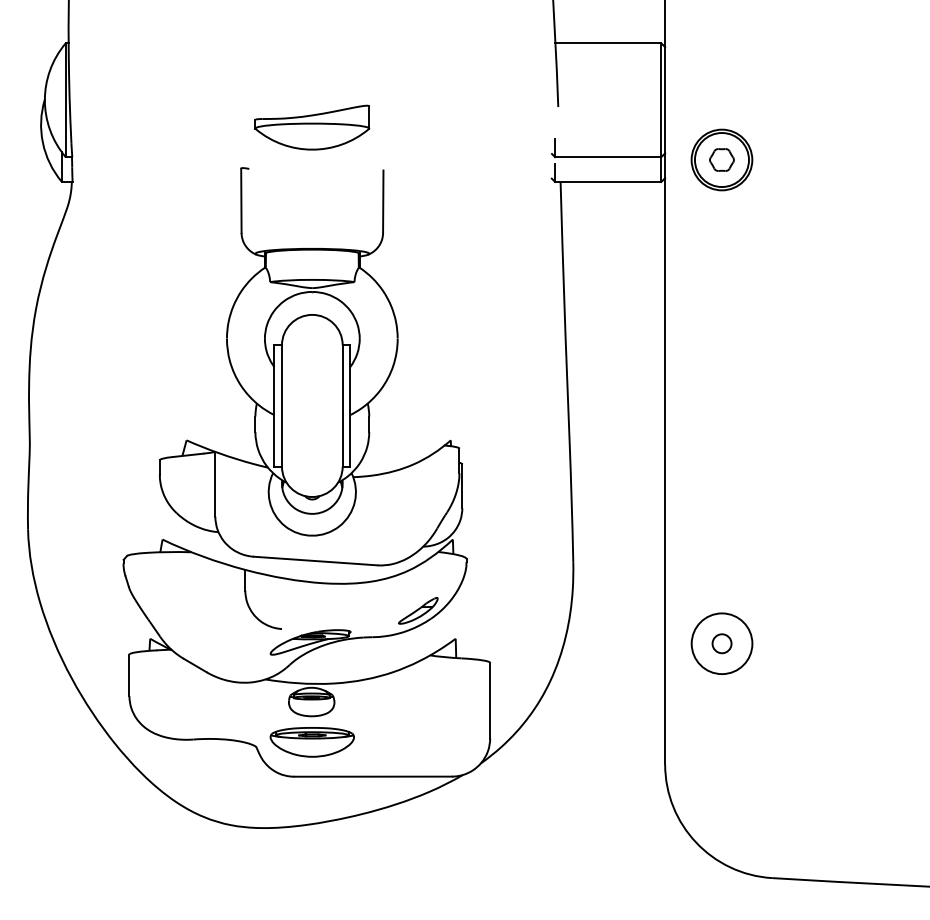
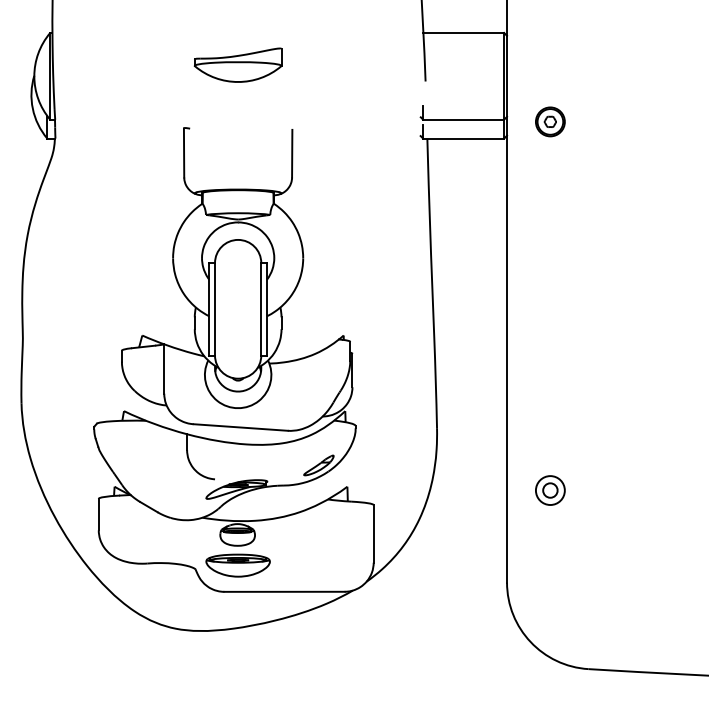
part: (311, 126) -> (237, 64), moved
part: (722, 159) -> (550, 121), size x0.62
circle: (720, 643) -> (549, 490), size x0.62

